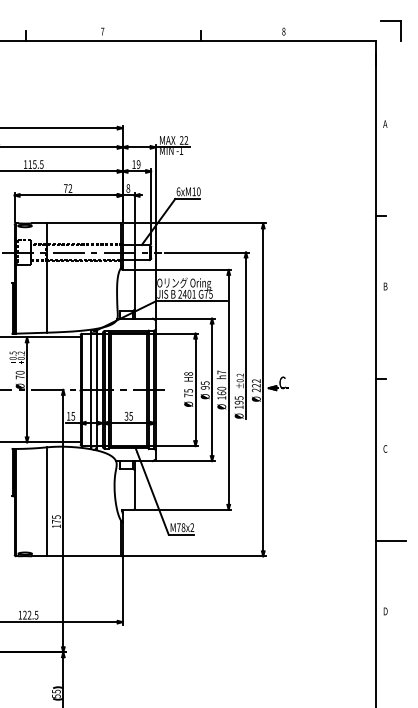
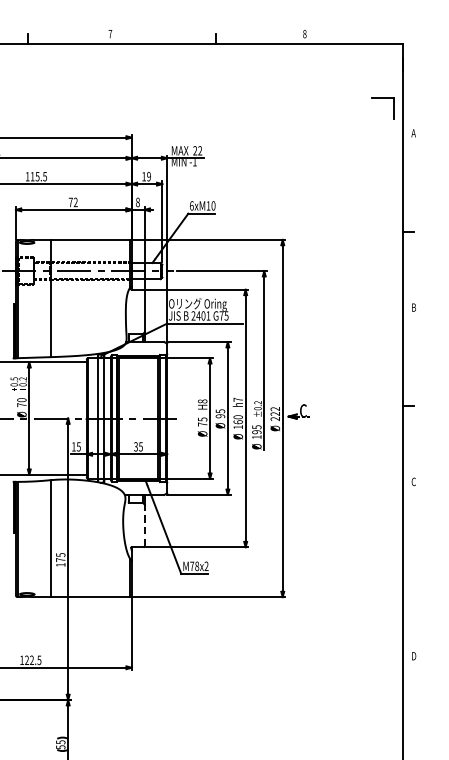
part: (390, 21) -> (382, 98), moved
line: (134, 489) -> (144, 525), solid -> dashed
line: (390, 541) -> (419, 581), removed

